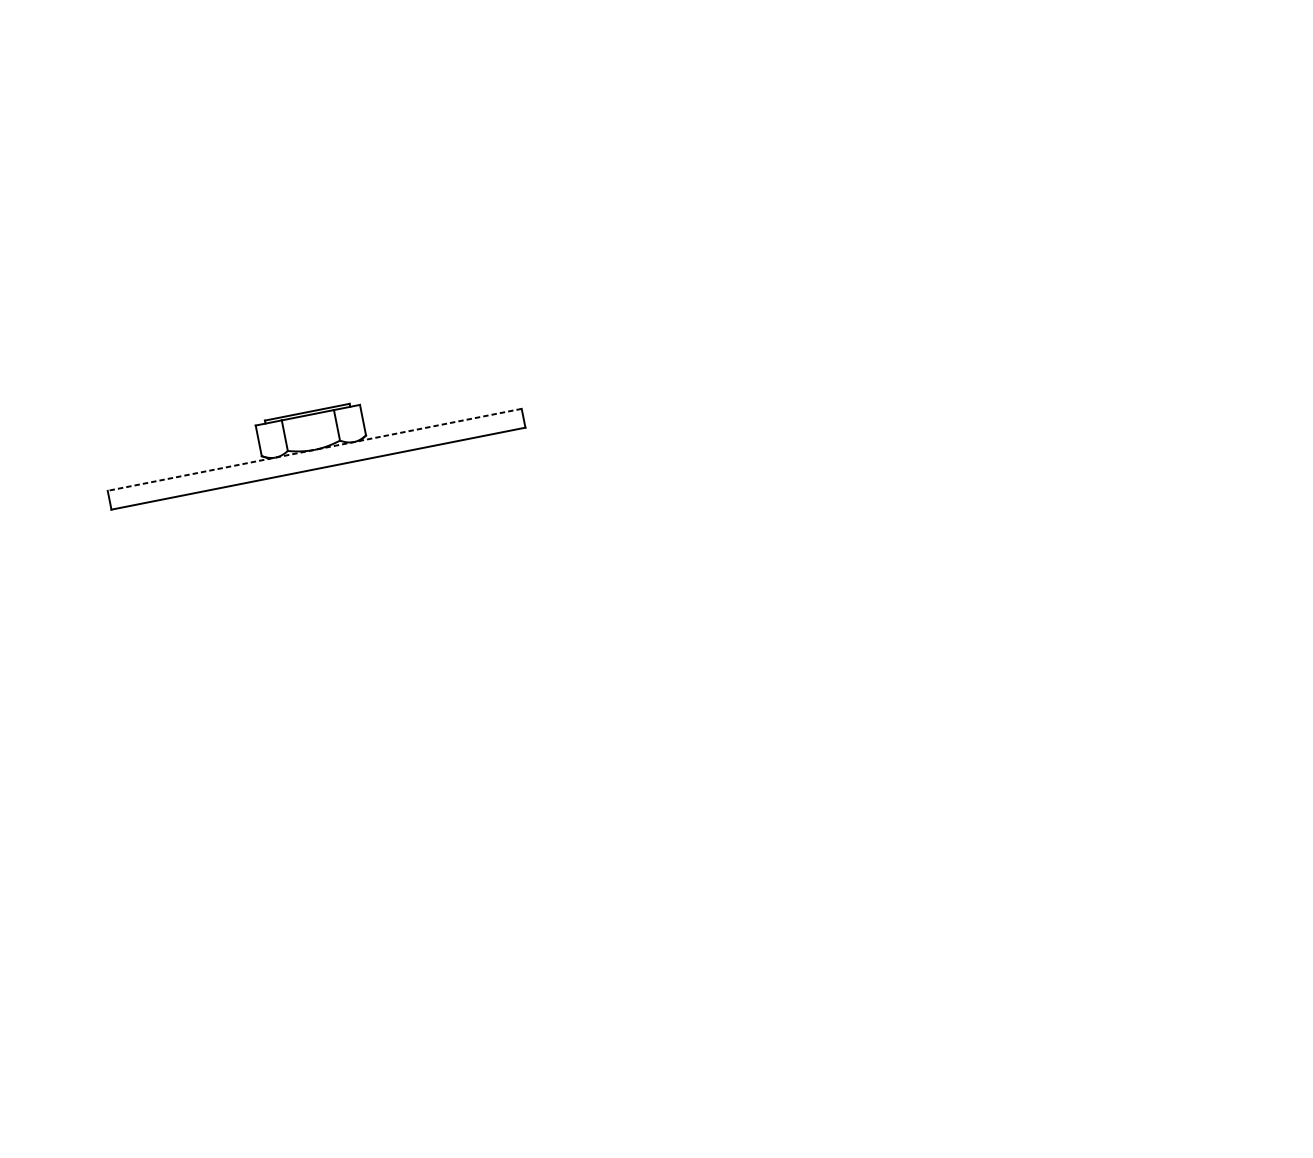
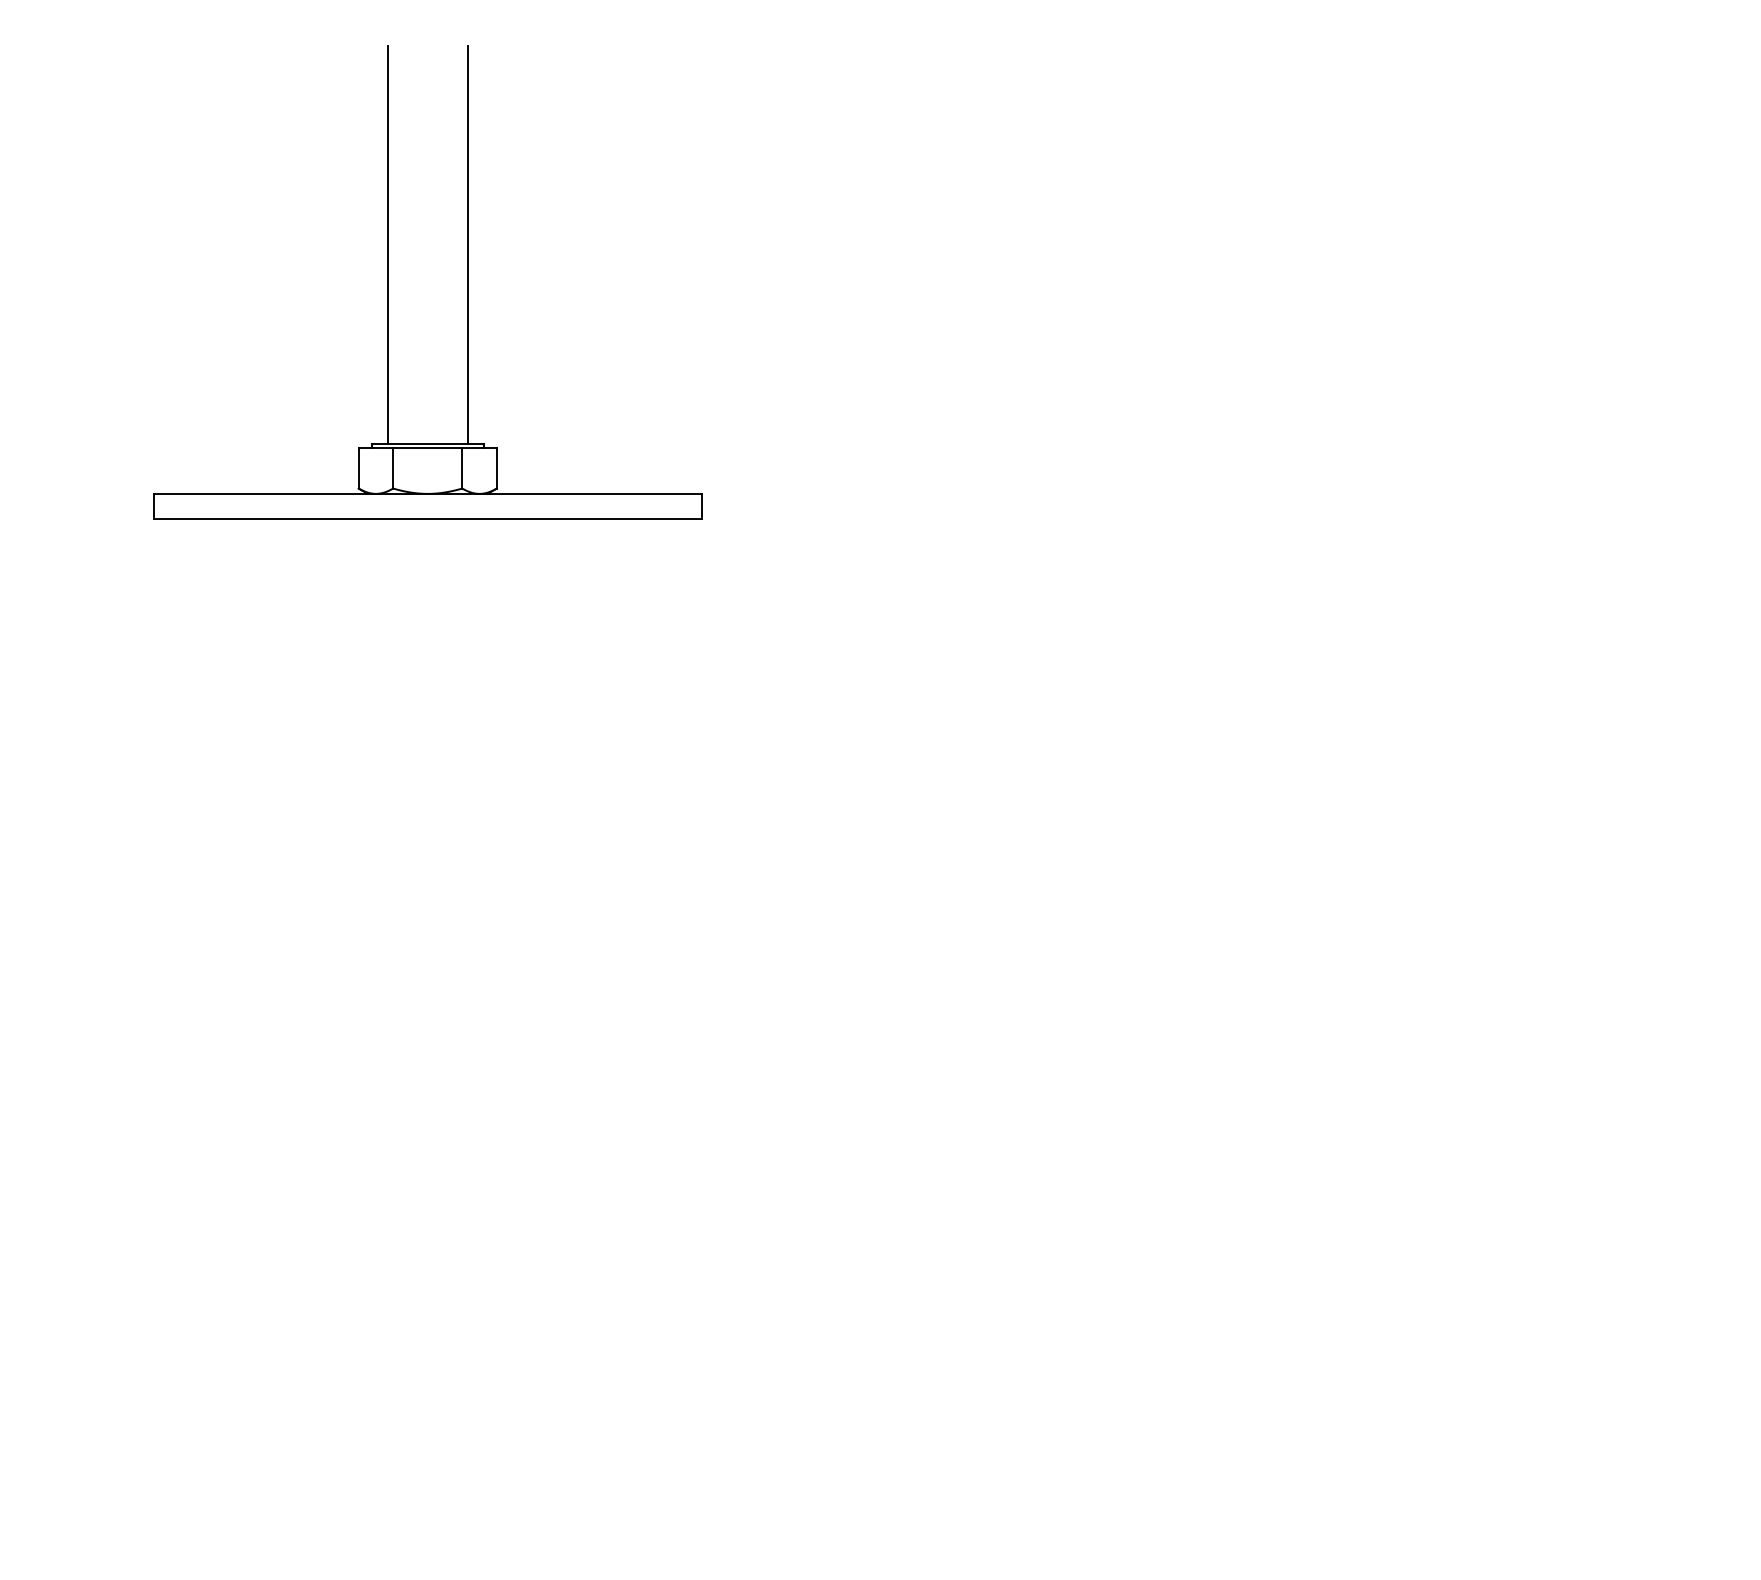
line: (307, 255) -> (467, 244), added
line: (247, 267) -> (387, 244), added
line: (314, 449) -> (427, 493), dashed -> solid

